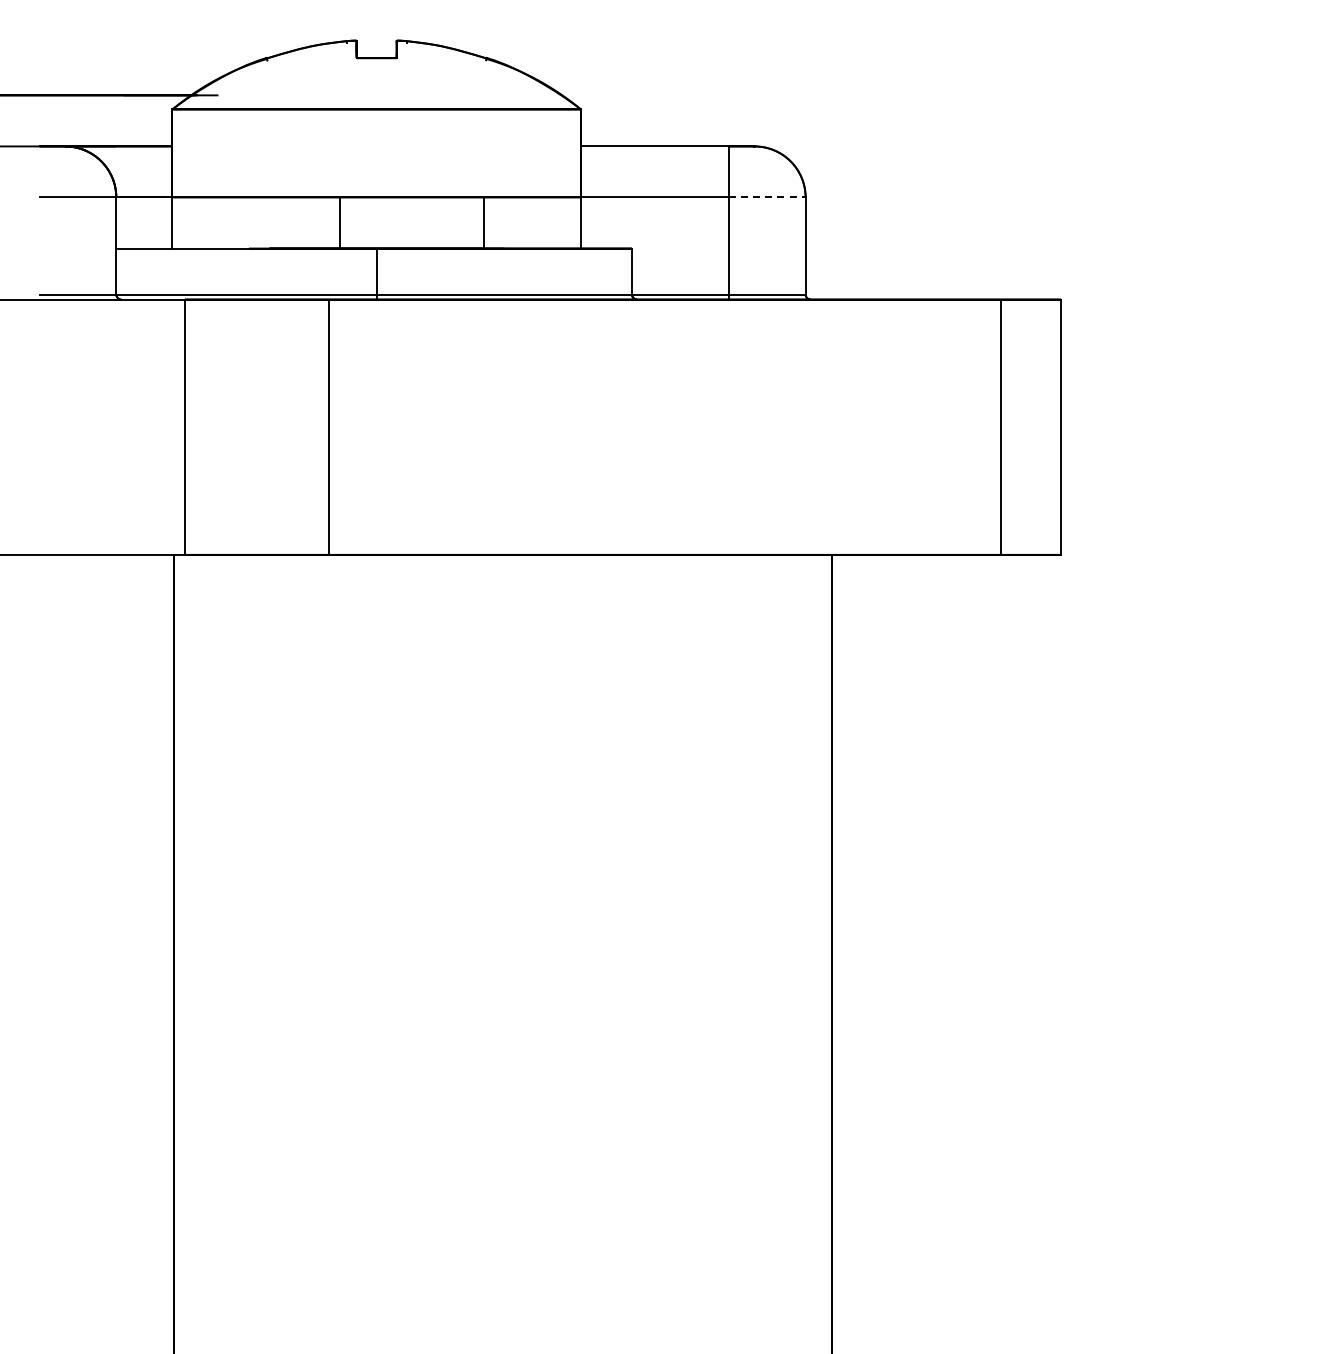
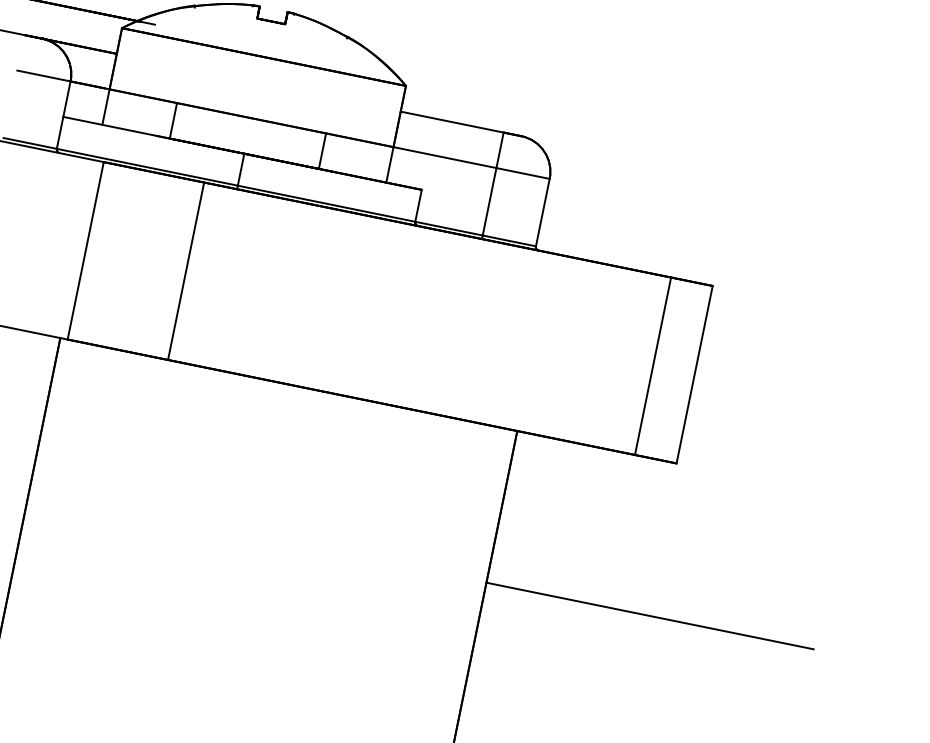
line: (767, 197) -> (523, 173), dashed -> solid
line: (340, 222) -> (173, 120), moved
line: (1066, 773) -> (649, 616), added

